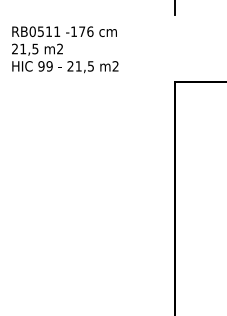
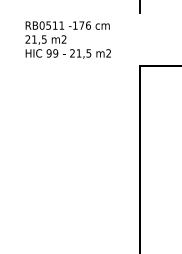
text: (64, 49) -> (67, 39), moved

